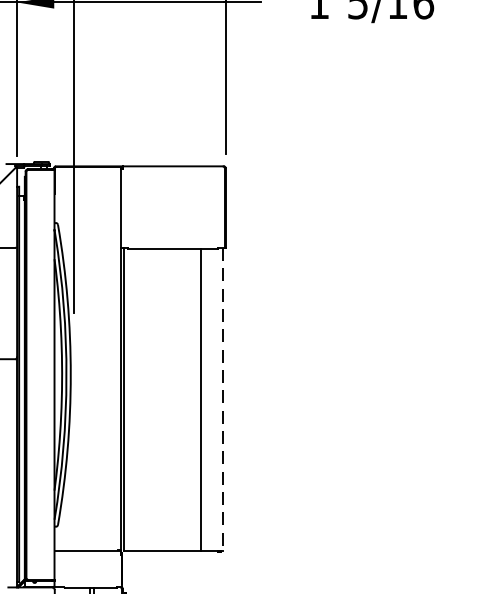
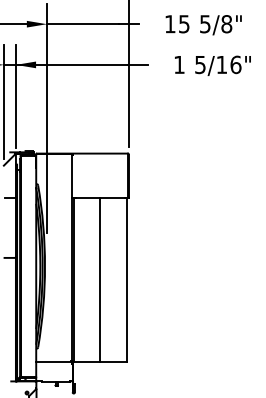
line: (201, 399) -> (100, 279), moved
line: (223, 399) -> (127, 279), dashed -> solid

